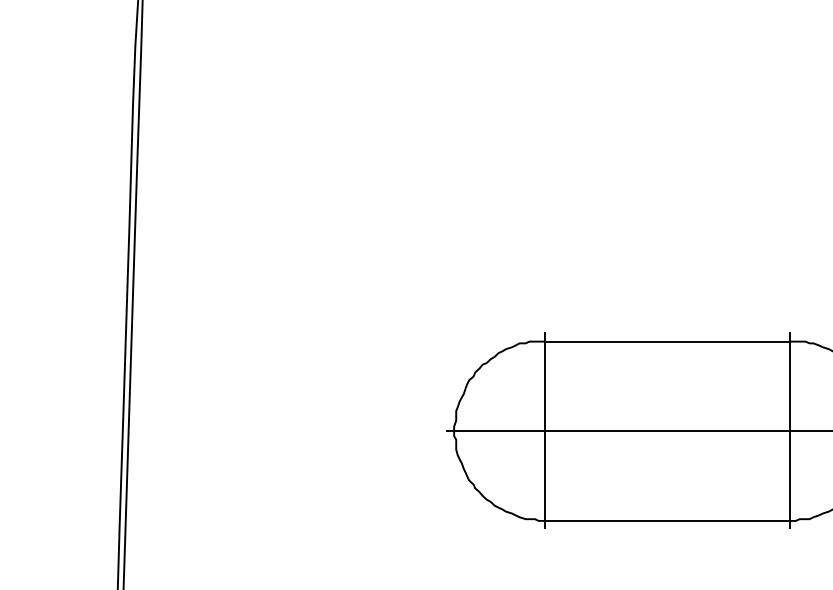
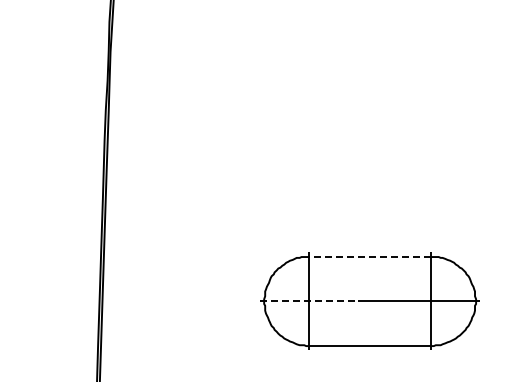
line: (668, 342) -> (370, 257), solid -> dashed
line: (545, 431) -> (309, 301), solid -> dashed

